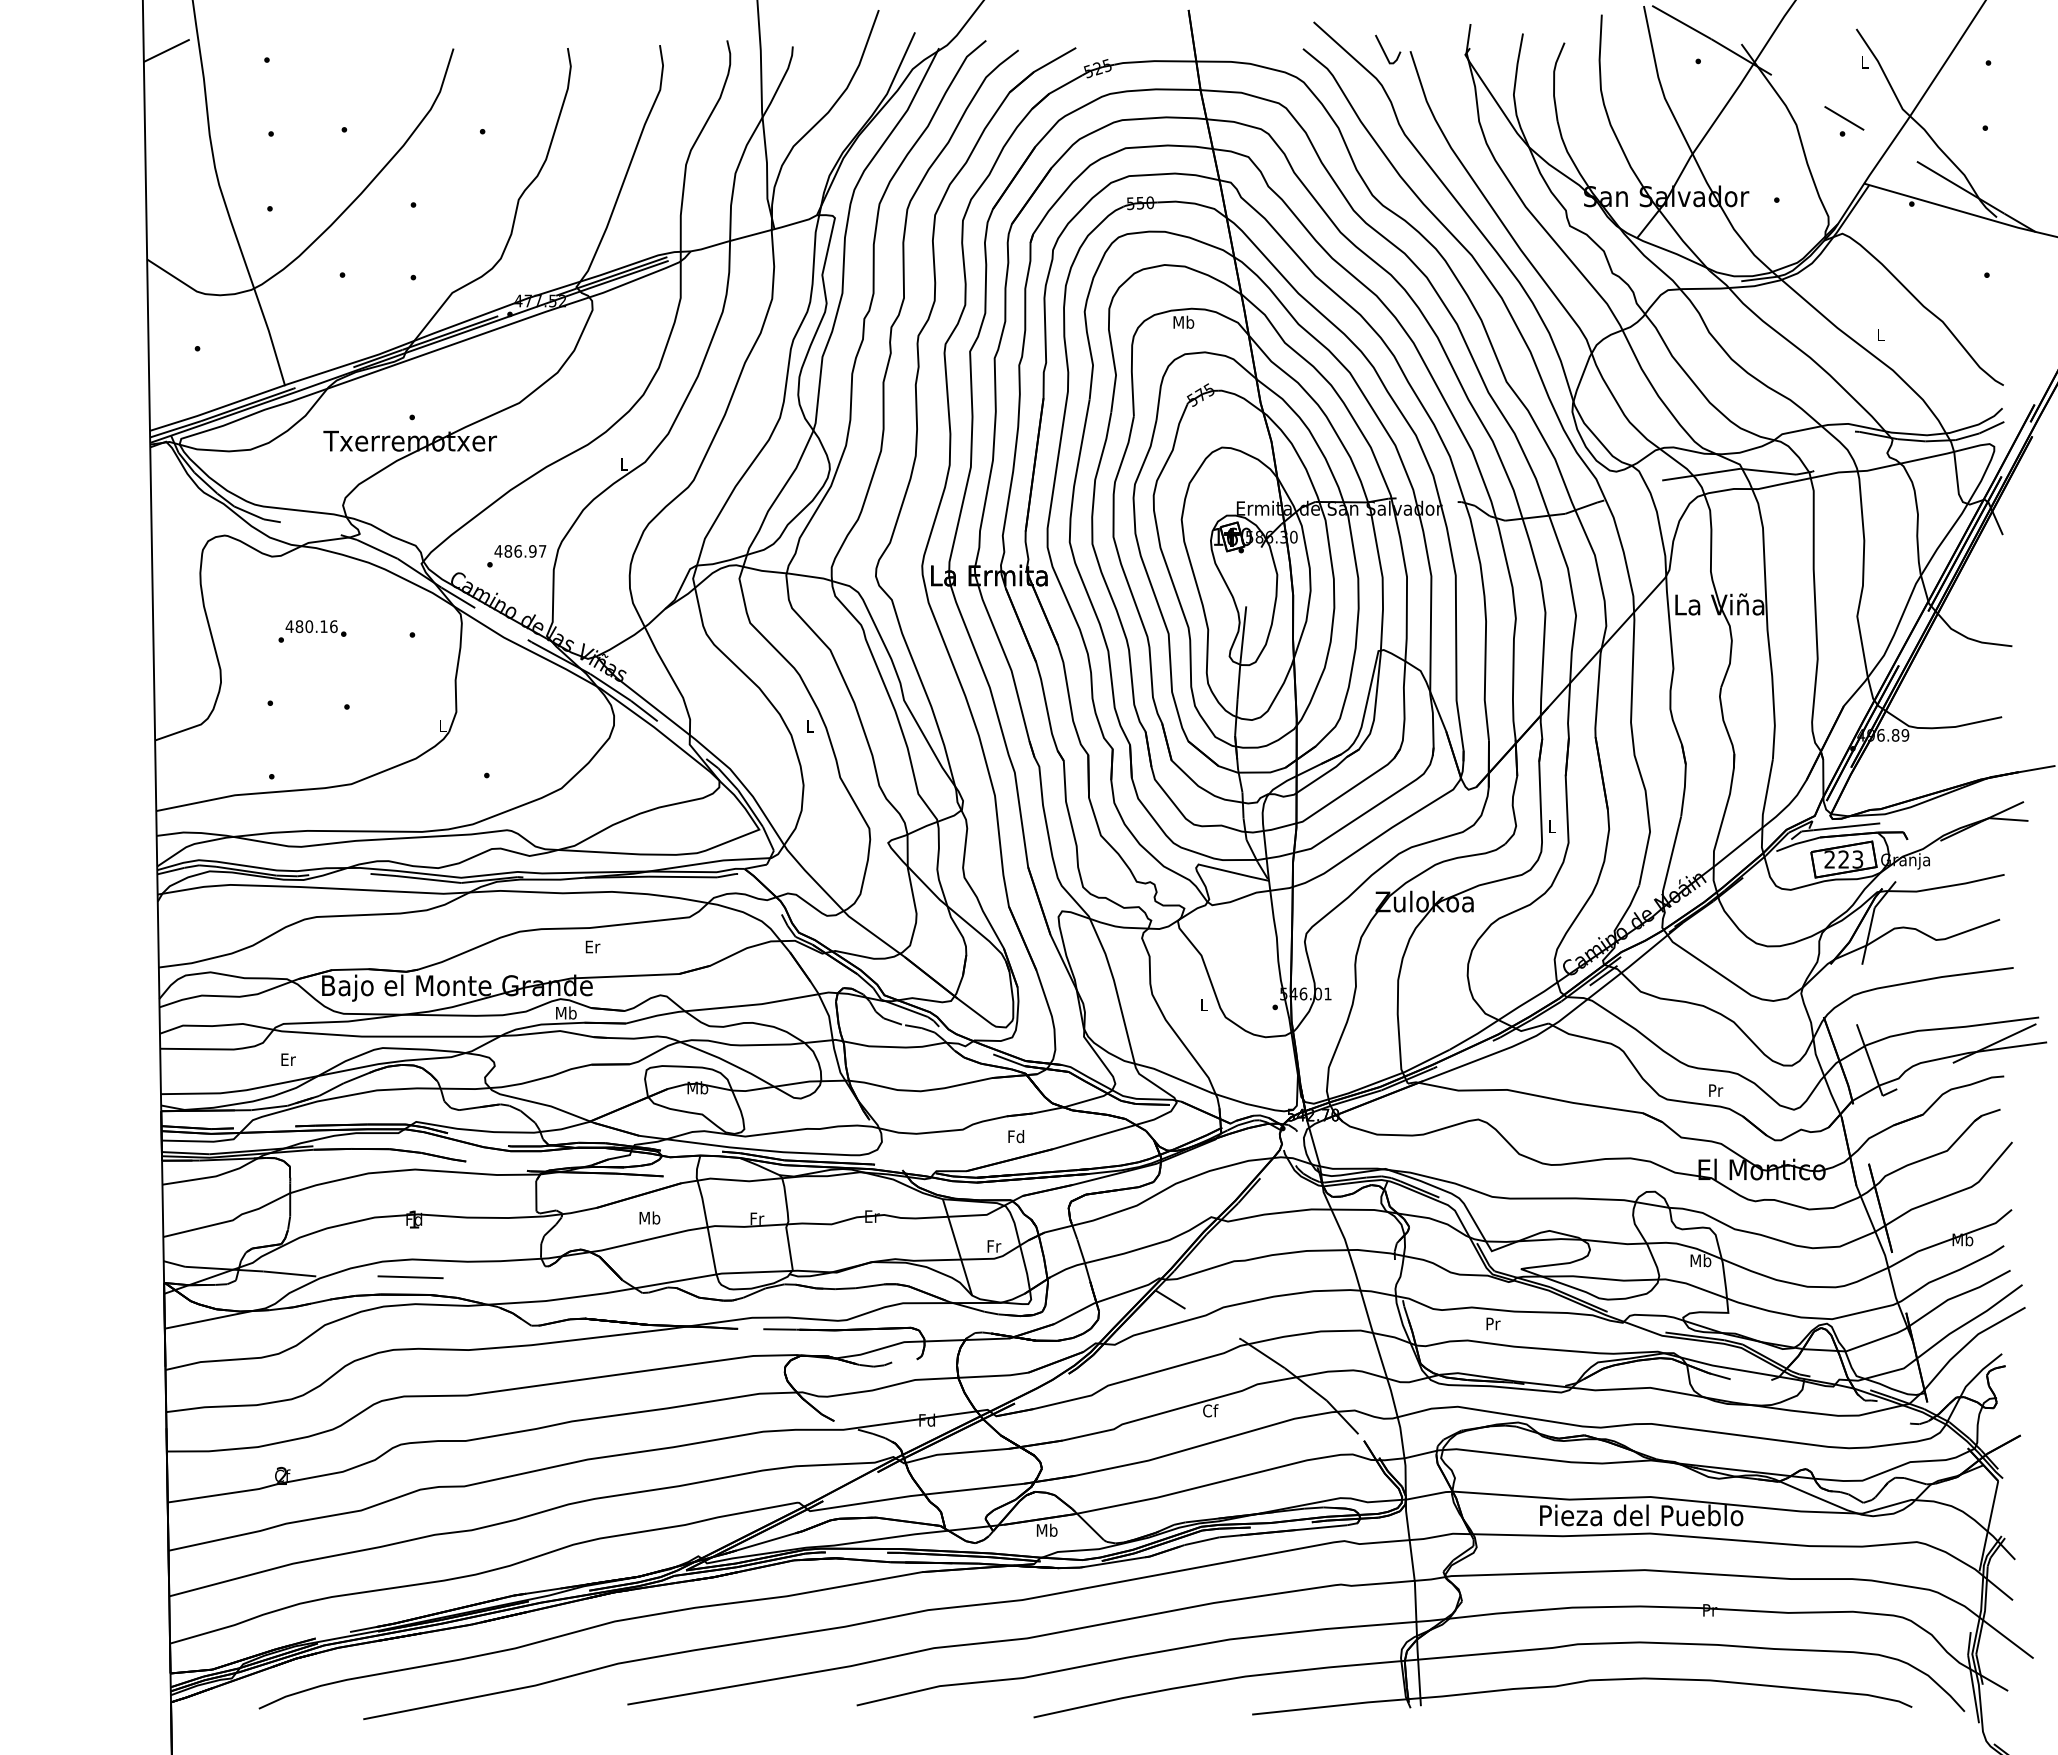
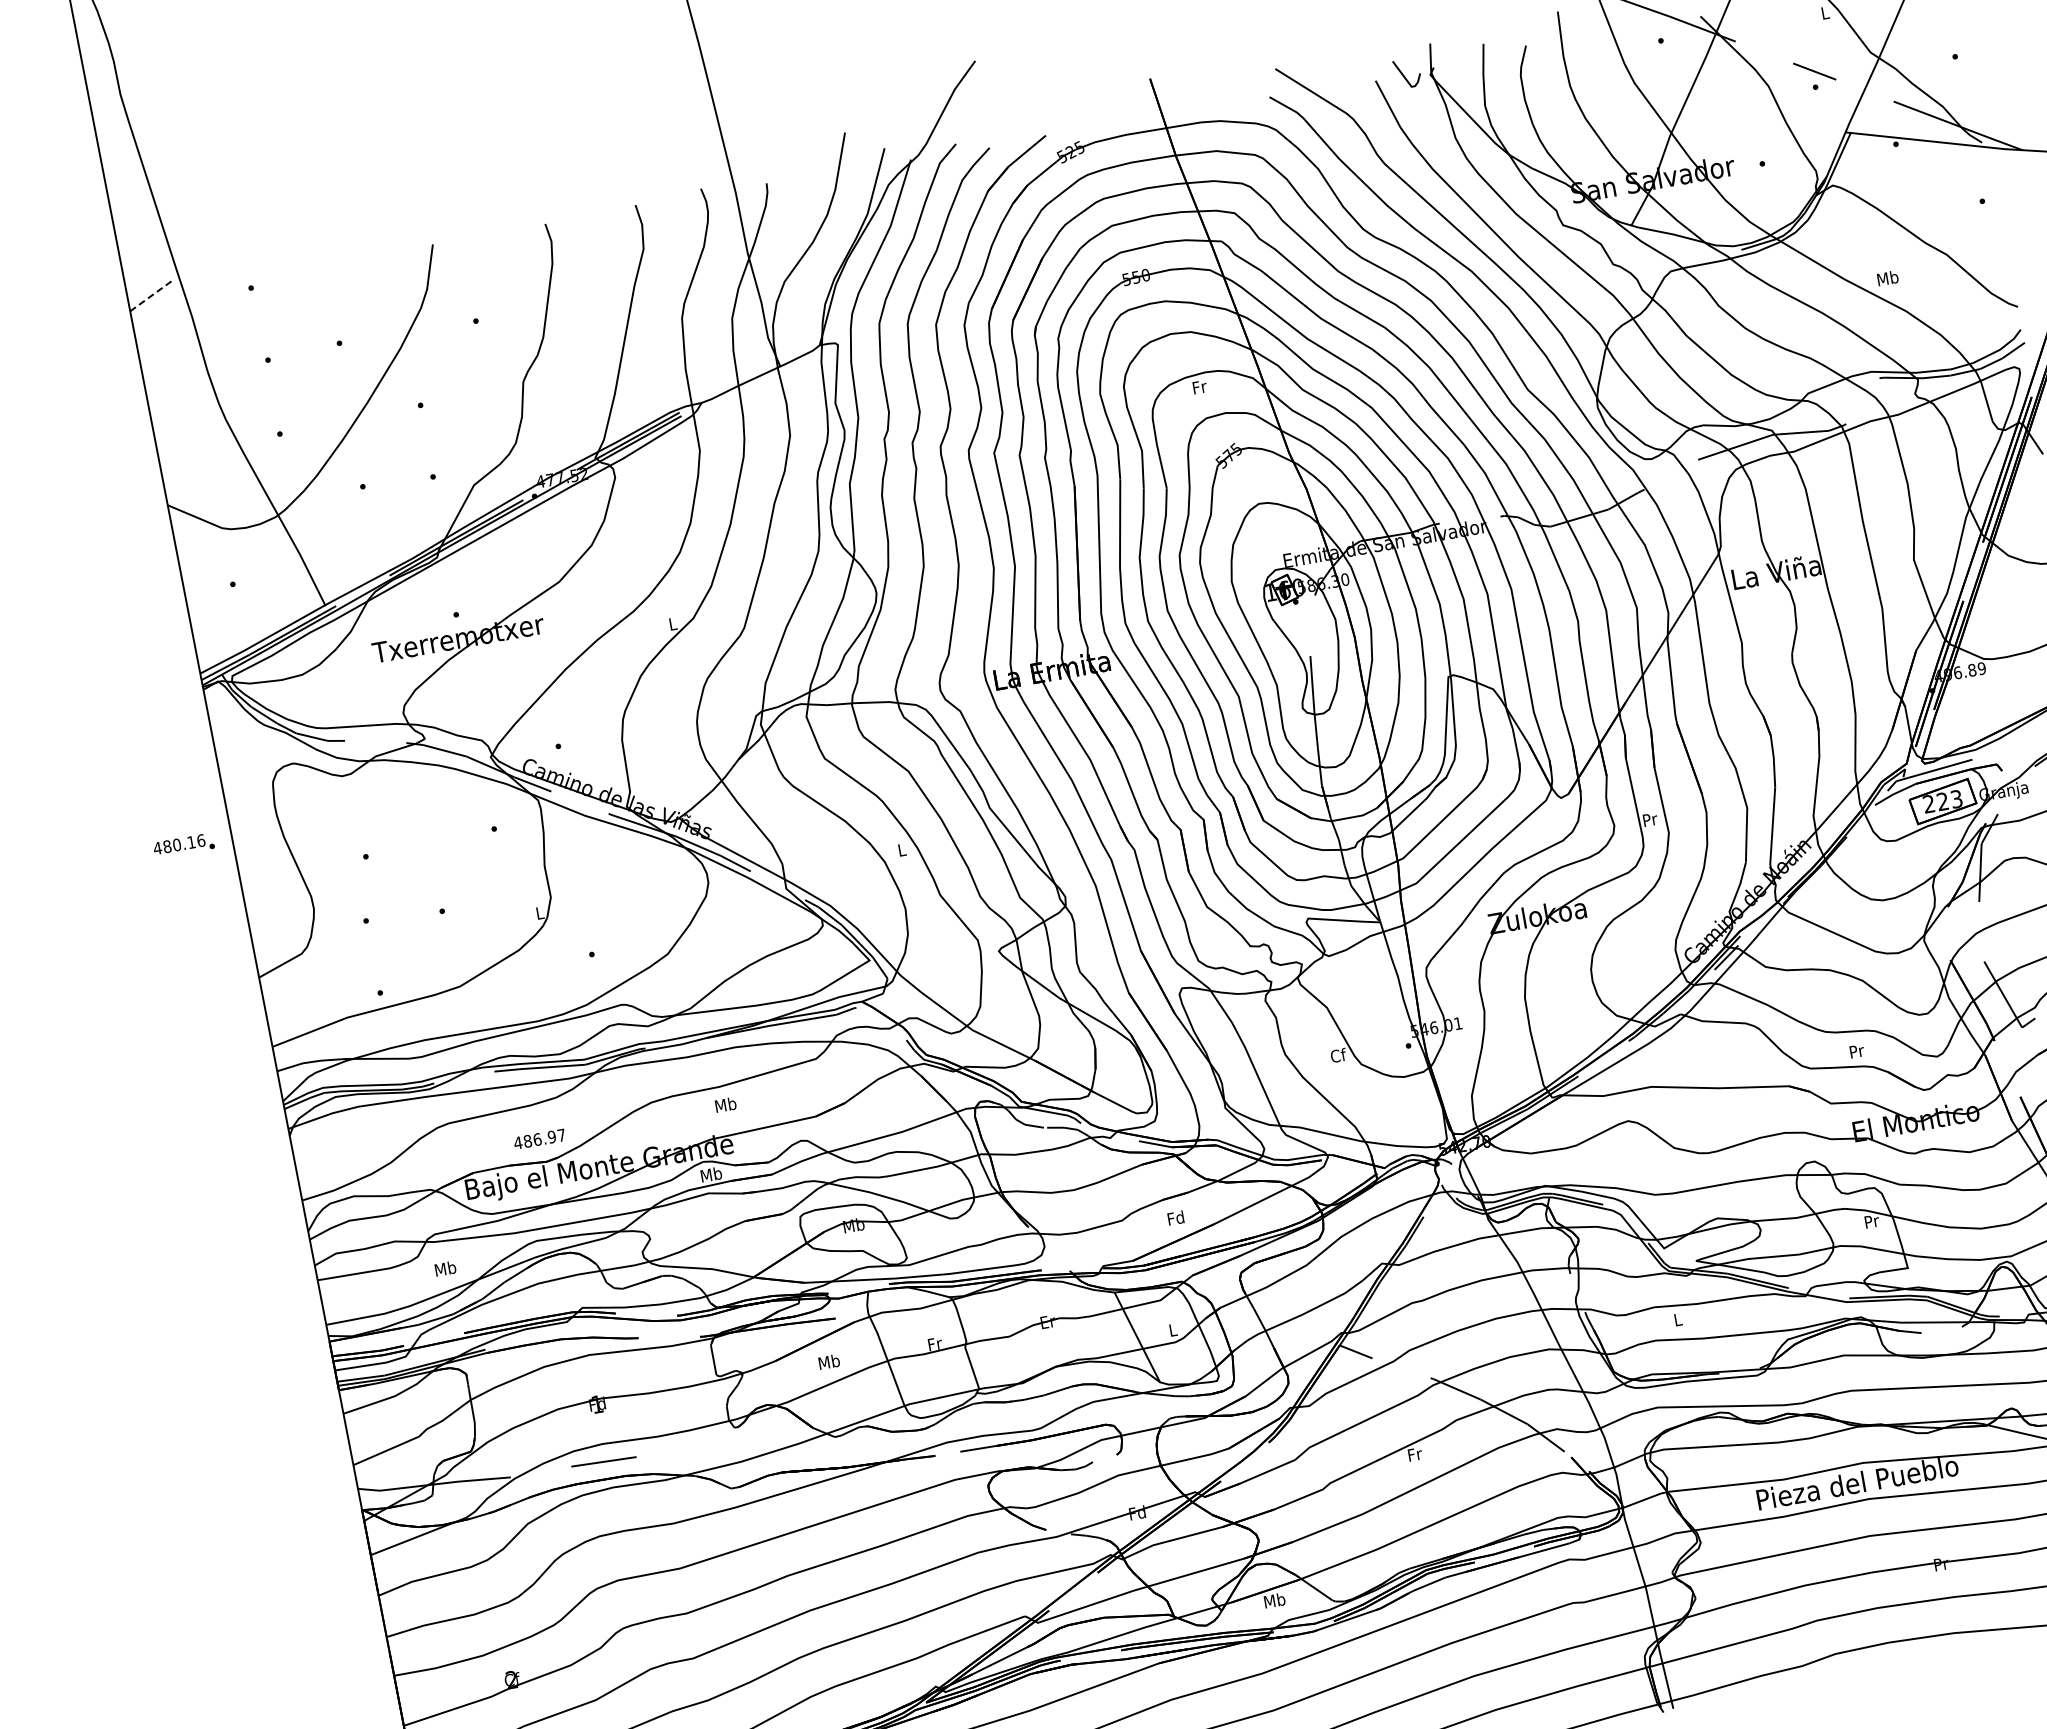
line: (166, 50) -> (150, 296), solid -> dashed
line: (1384, 50) -> (1404, 75), moved
text: (1183, 321) -> (1199, 386), Mb -> Fr
text: (1880, 334) -> (1887, 278), L -> Mb
text: (520, 551) -> (539, 1139), moved
text: (315, 628) -> (183, 845), moved
text: (1552, 826) -> (1650, 819), L -> Pr
text: (592, 946) -> (725, 1104), Er -> Mb
text: (1204, 1004) -> (1338, 1055), L -> Cf
text: (288, 1059) -> (445, 1268), Er -> Mb
text: (994, 1246) -> (1173, 1330), Fr -> L
text: (1700, 1260) -> (1871, 1221), Mb -> Pr
text: (1493, 1323) -> (1678, 1319), Pr -> L
text: (1210, 1410) -> (1414, 1454), Cf -> Fr

